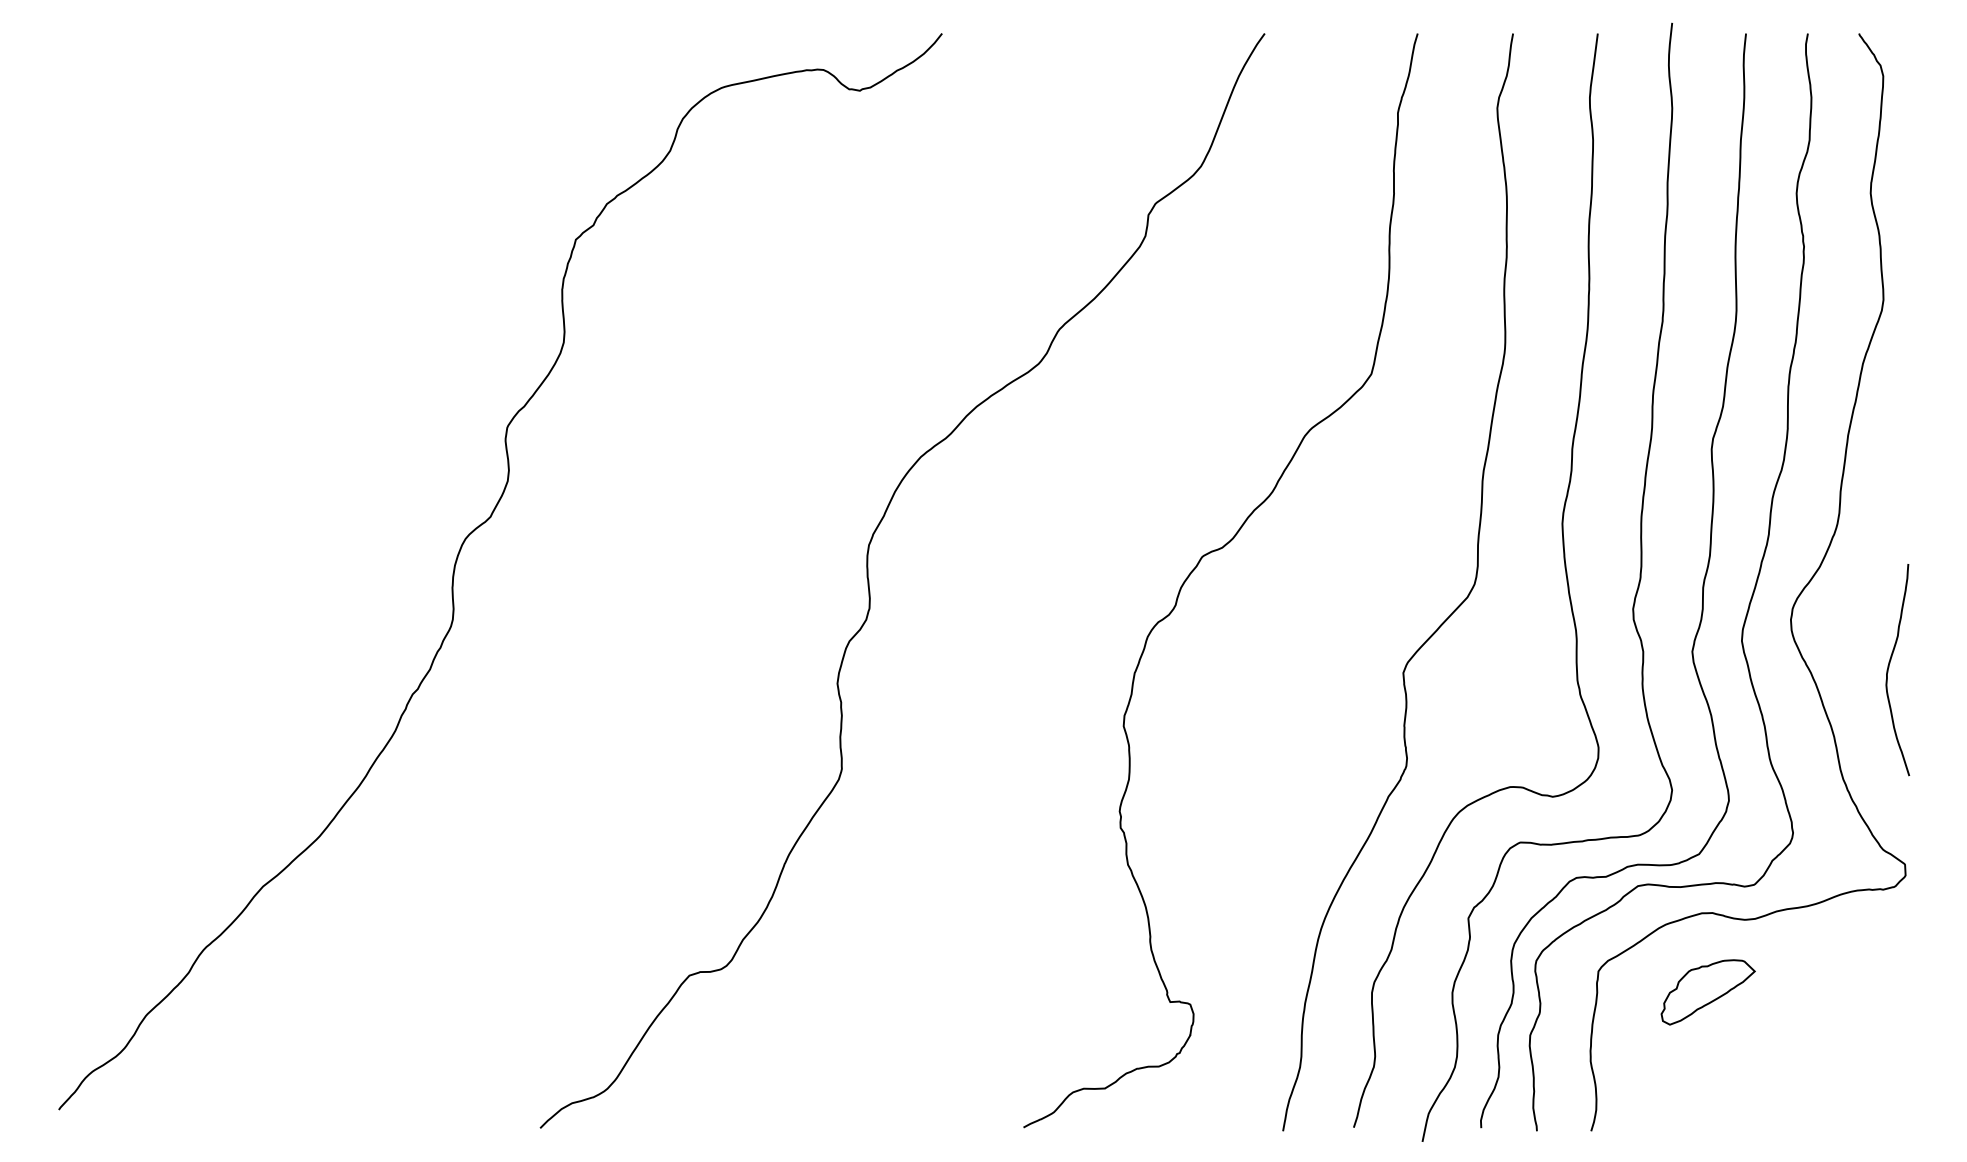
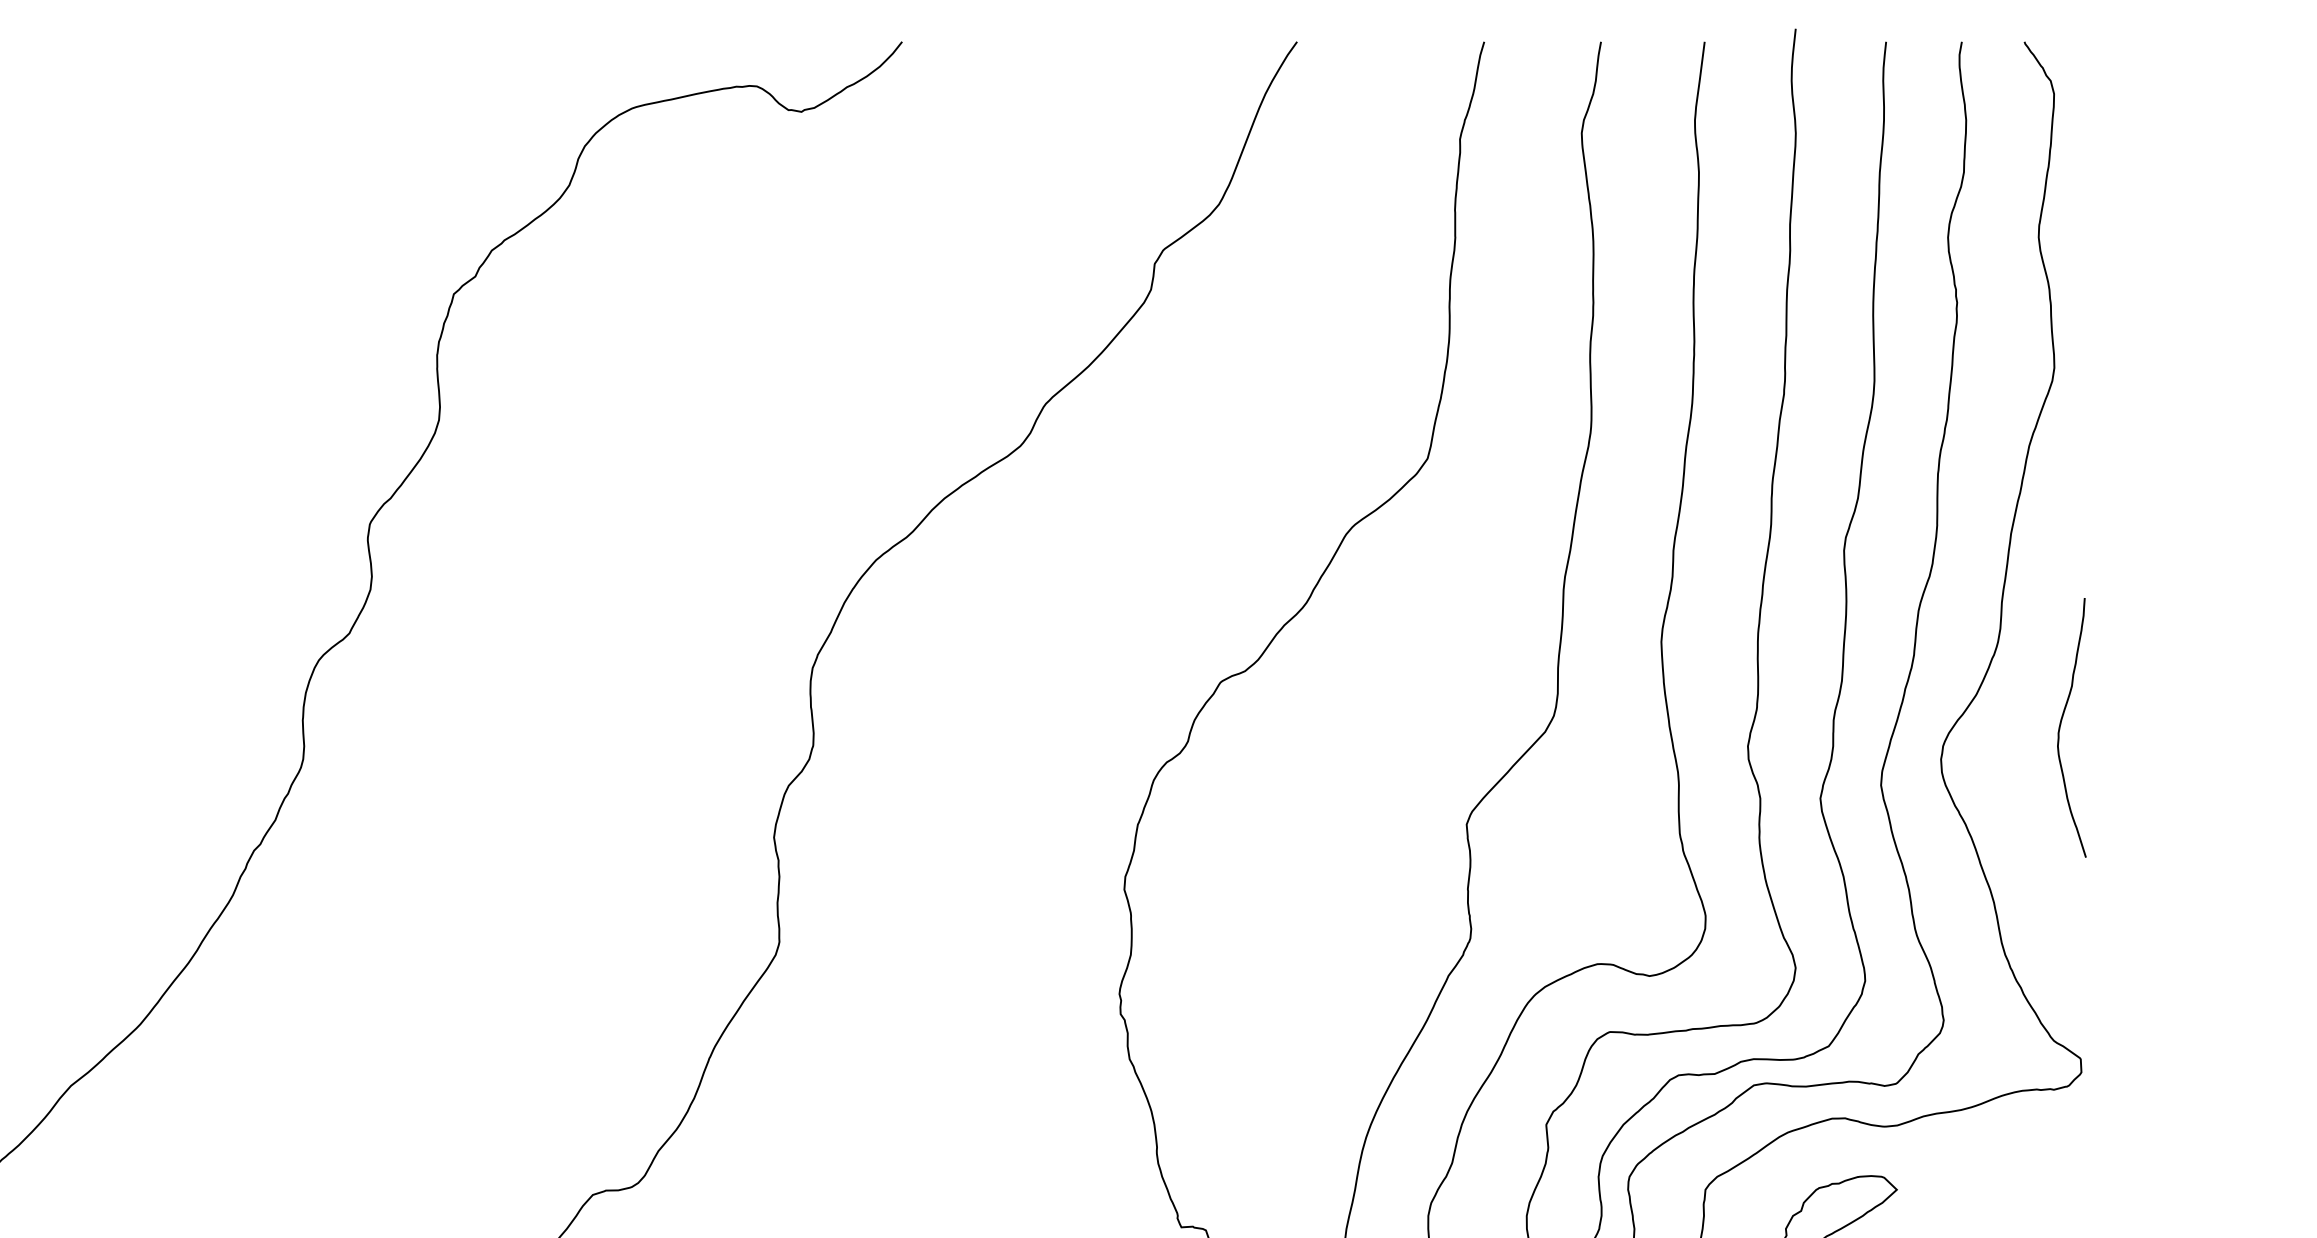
curve: (1889, 667) -> (2061, 724), moved

